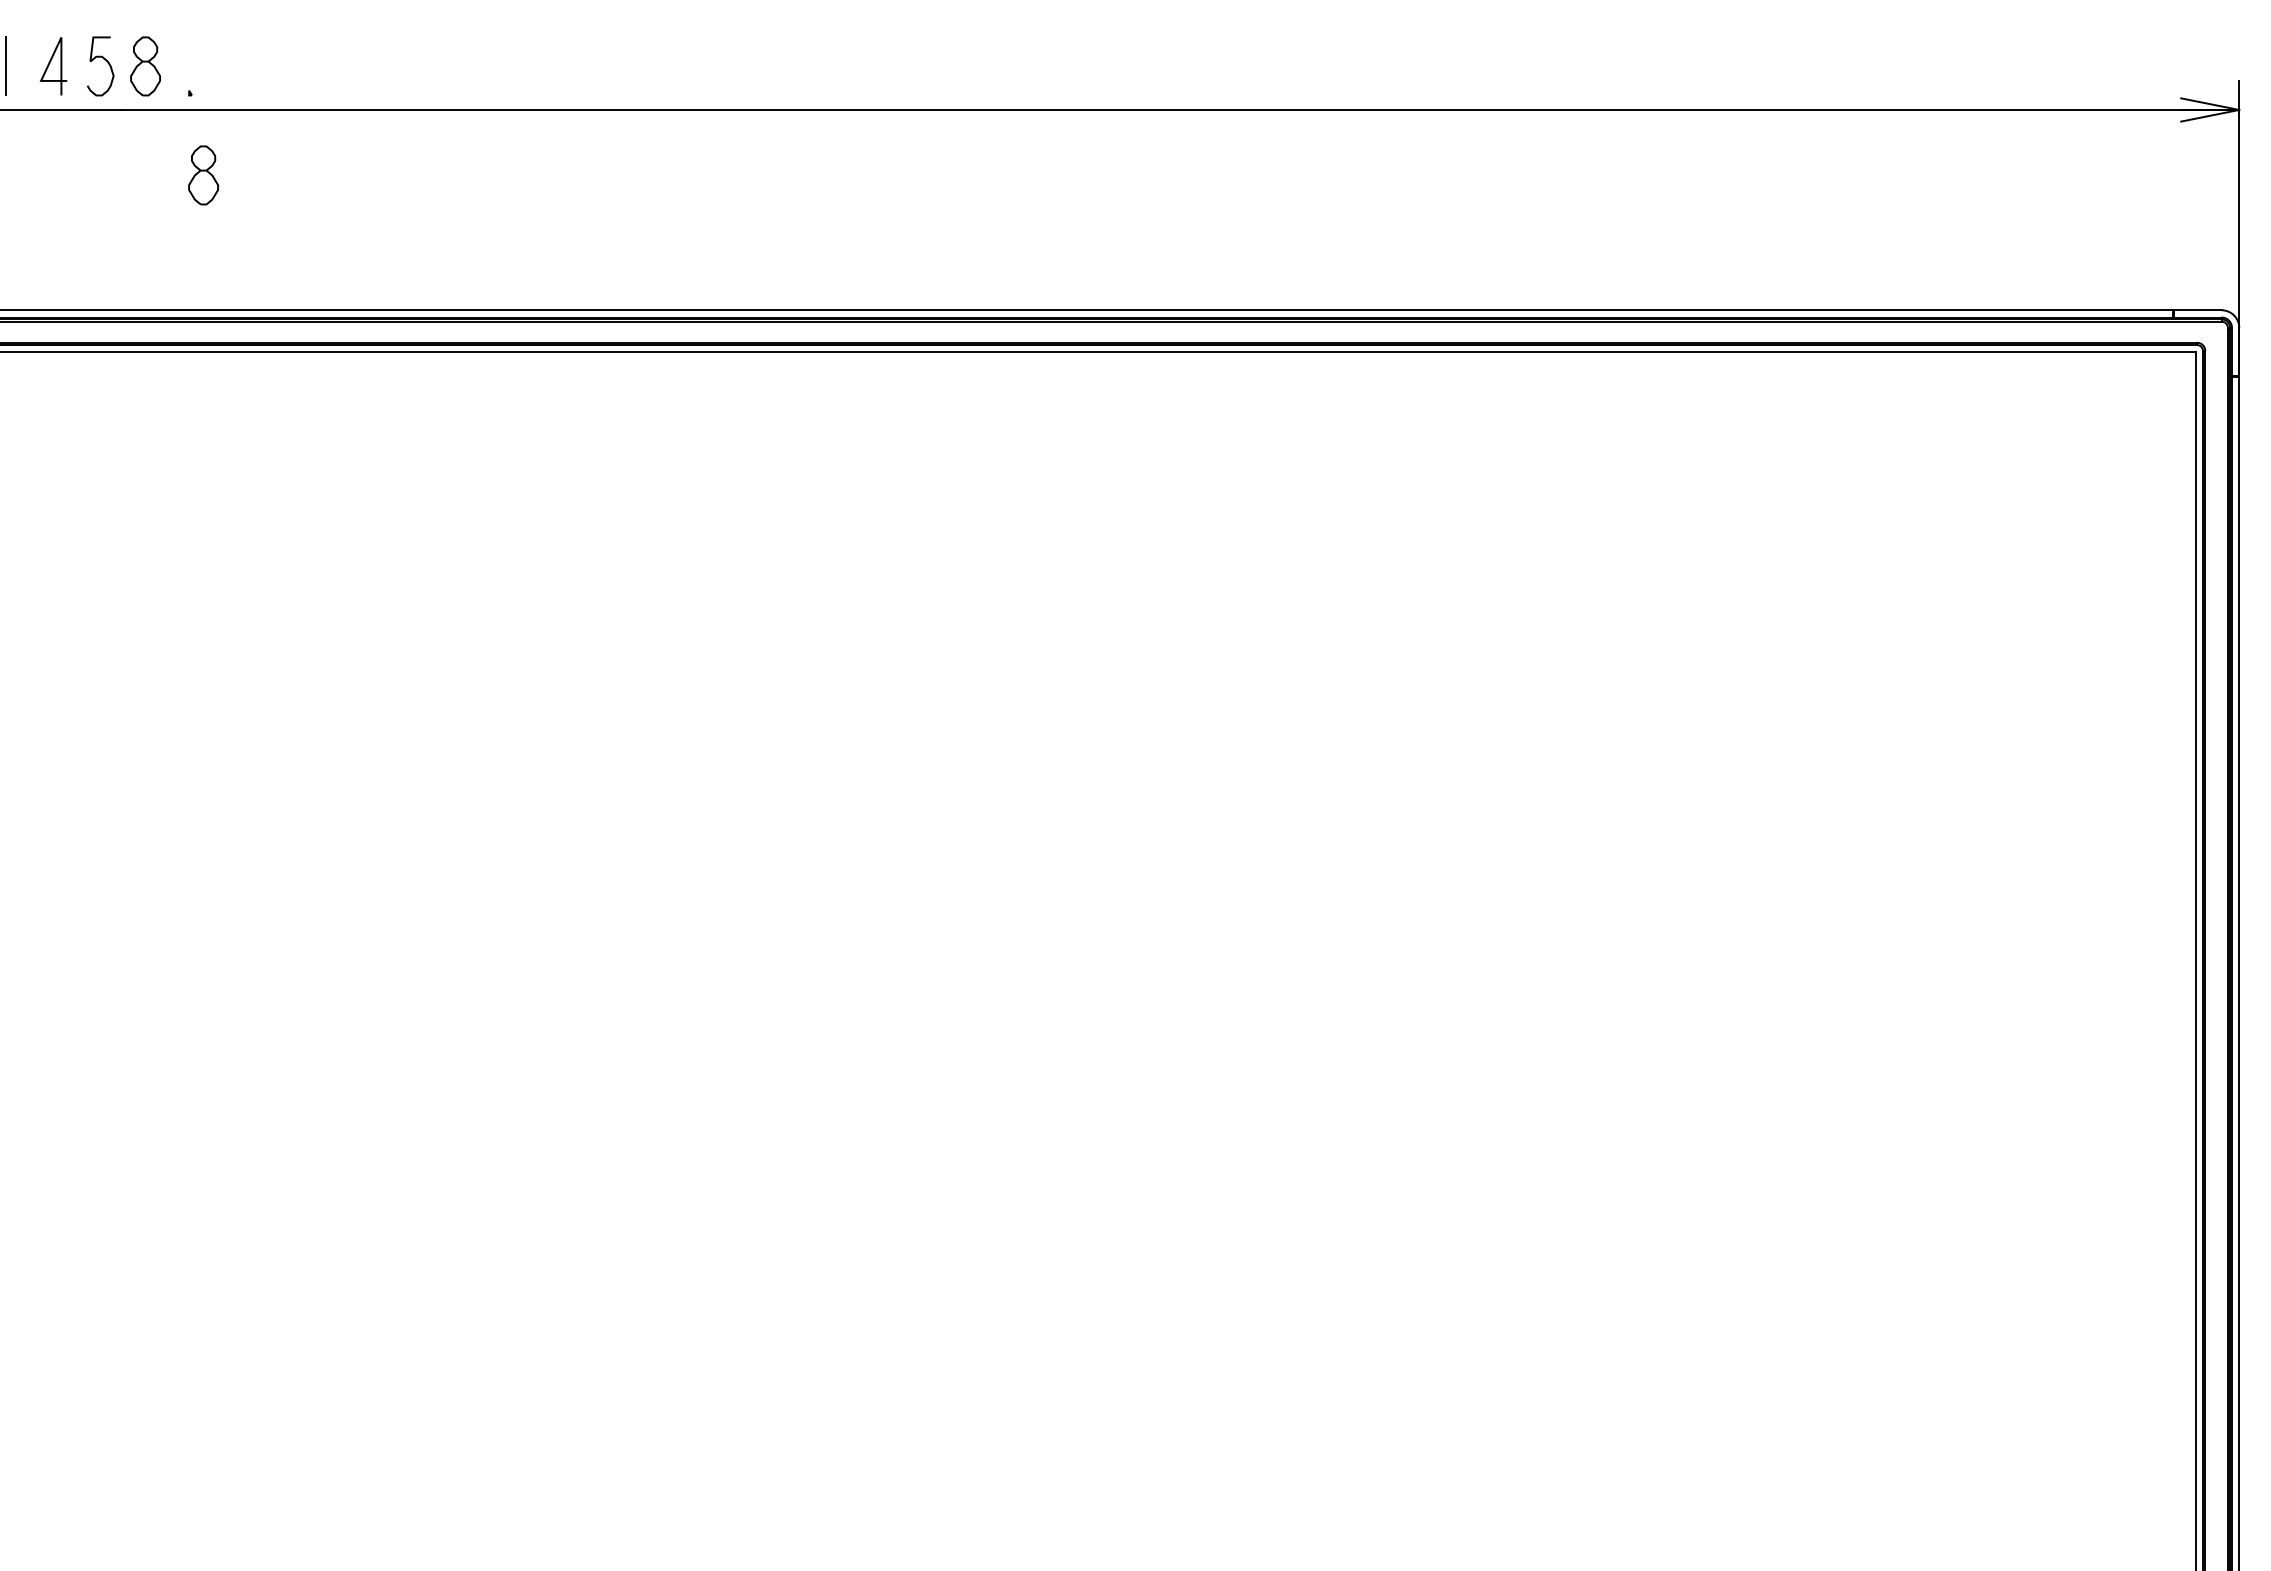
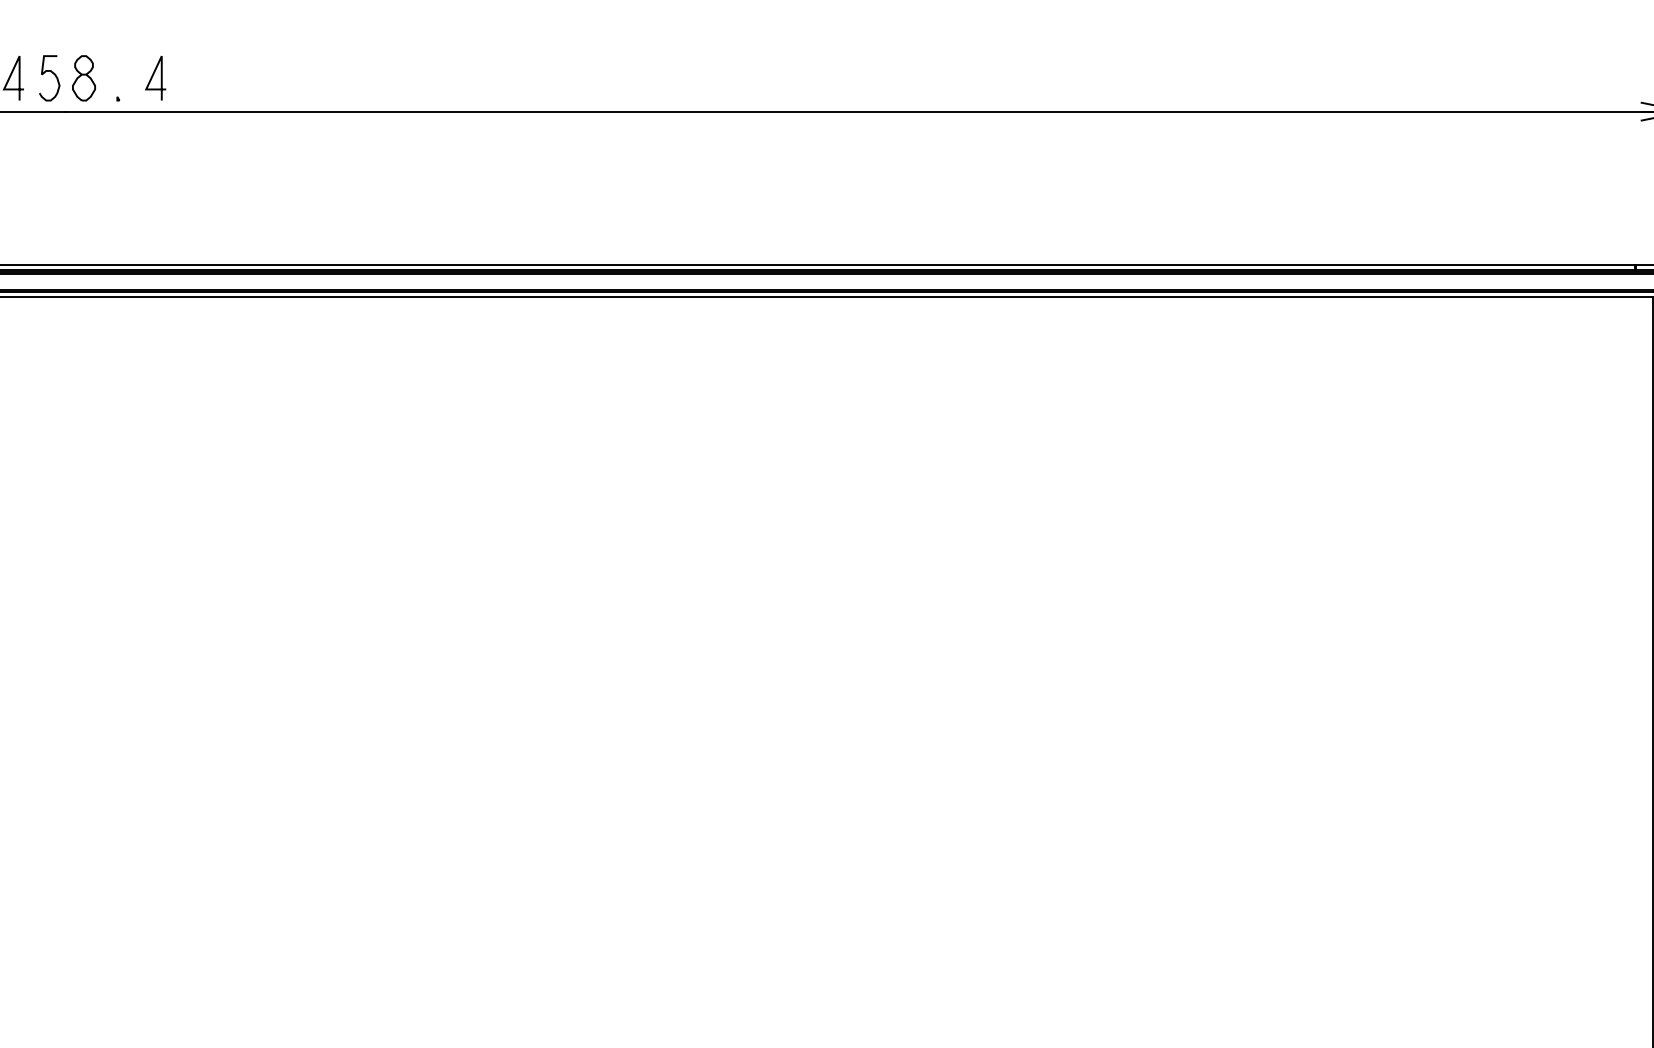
line: (235, 65) -> (152, 77), added
part: (203, 175) -> (128, 161), removed

